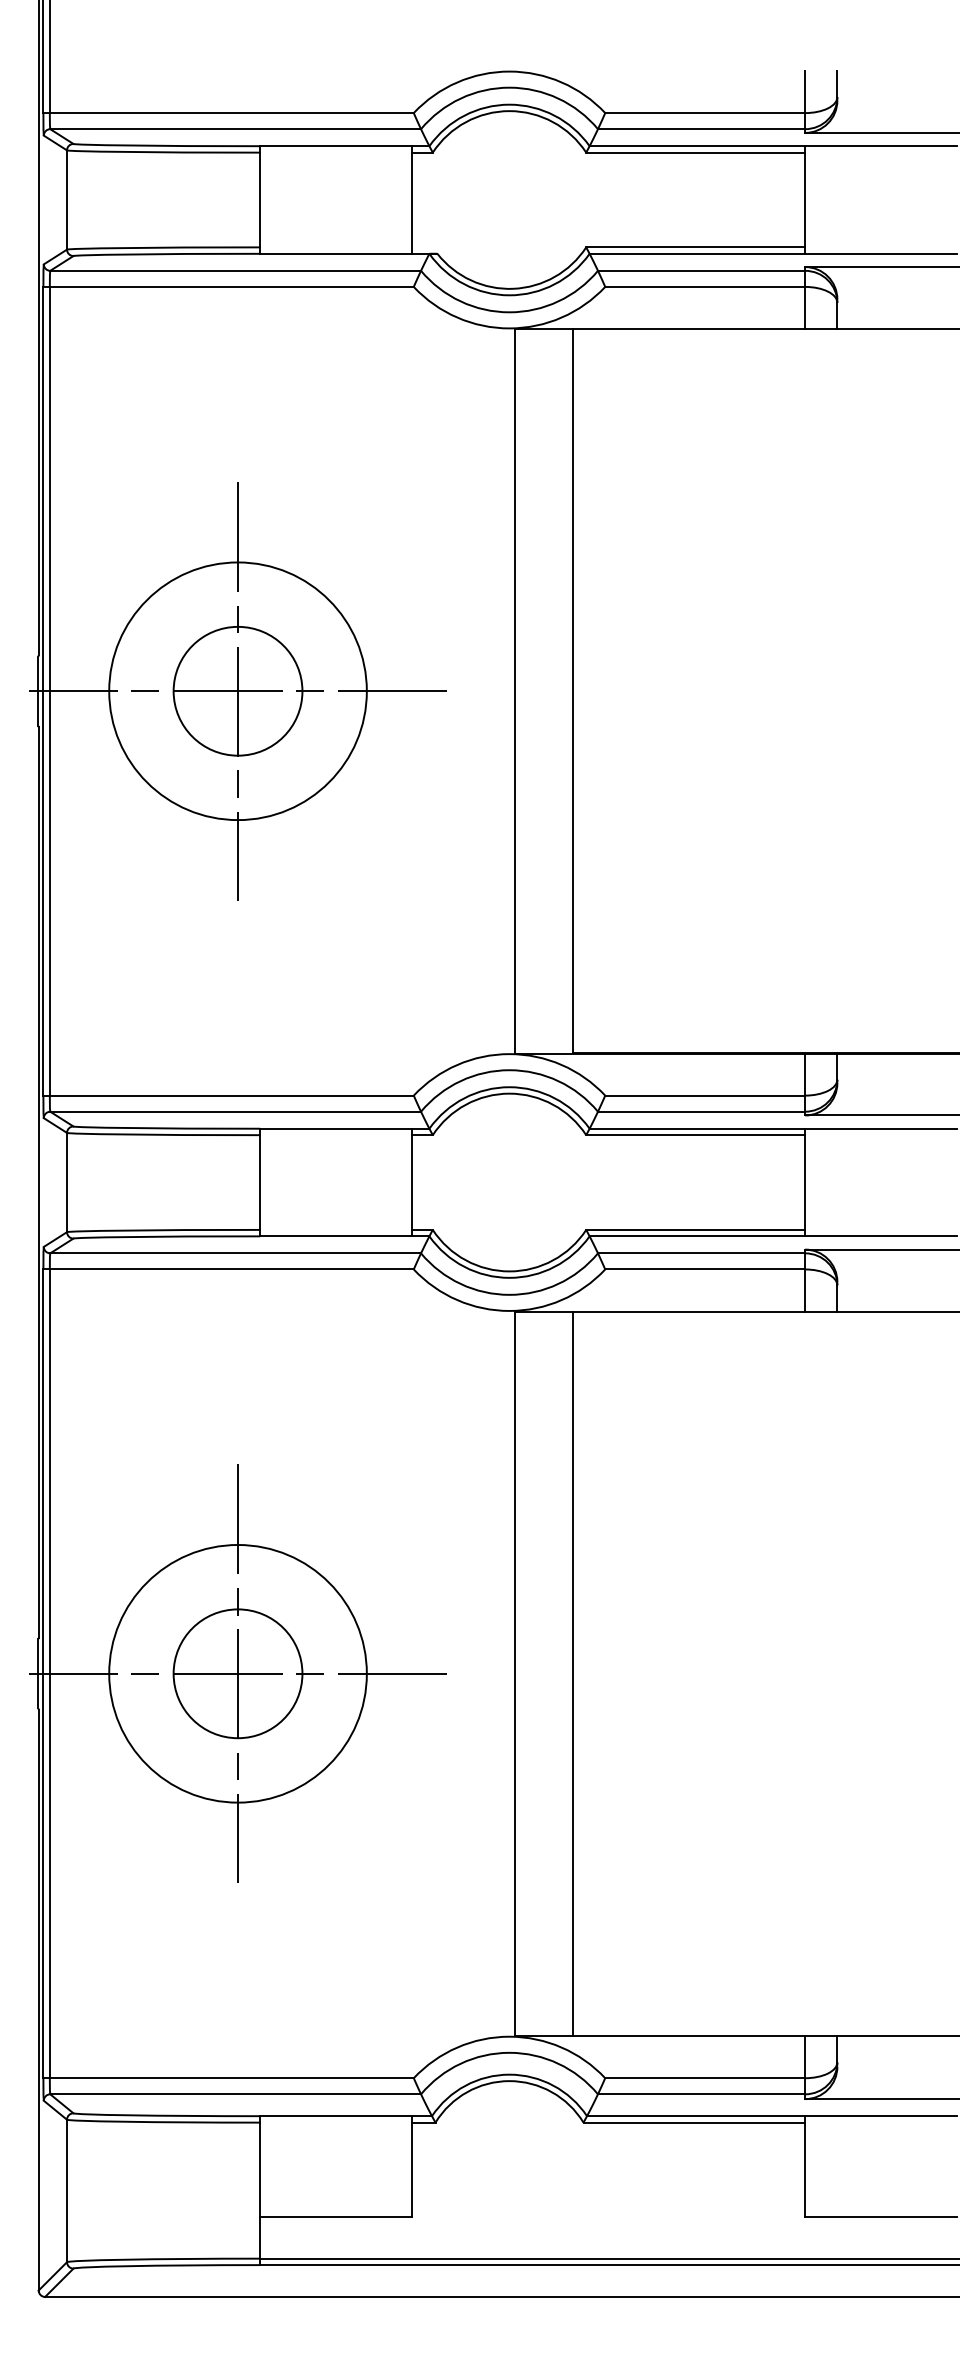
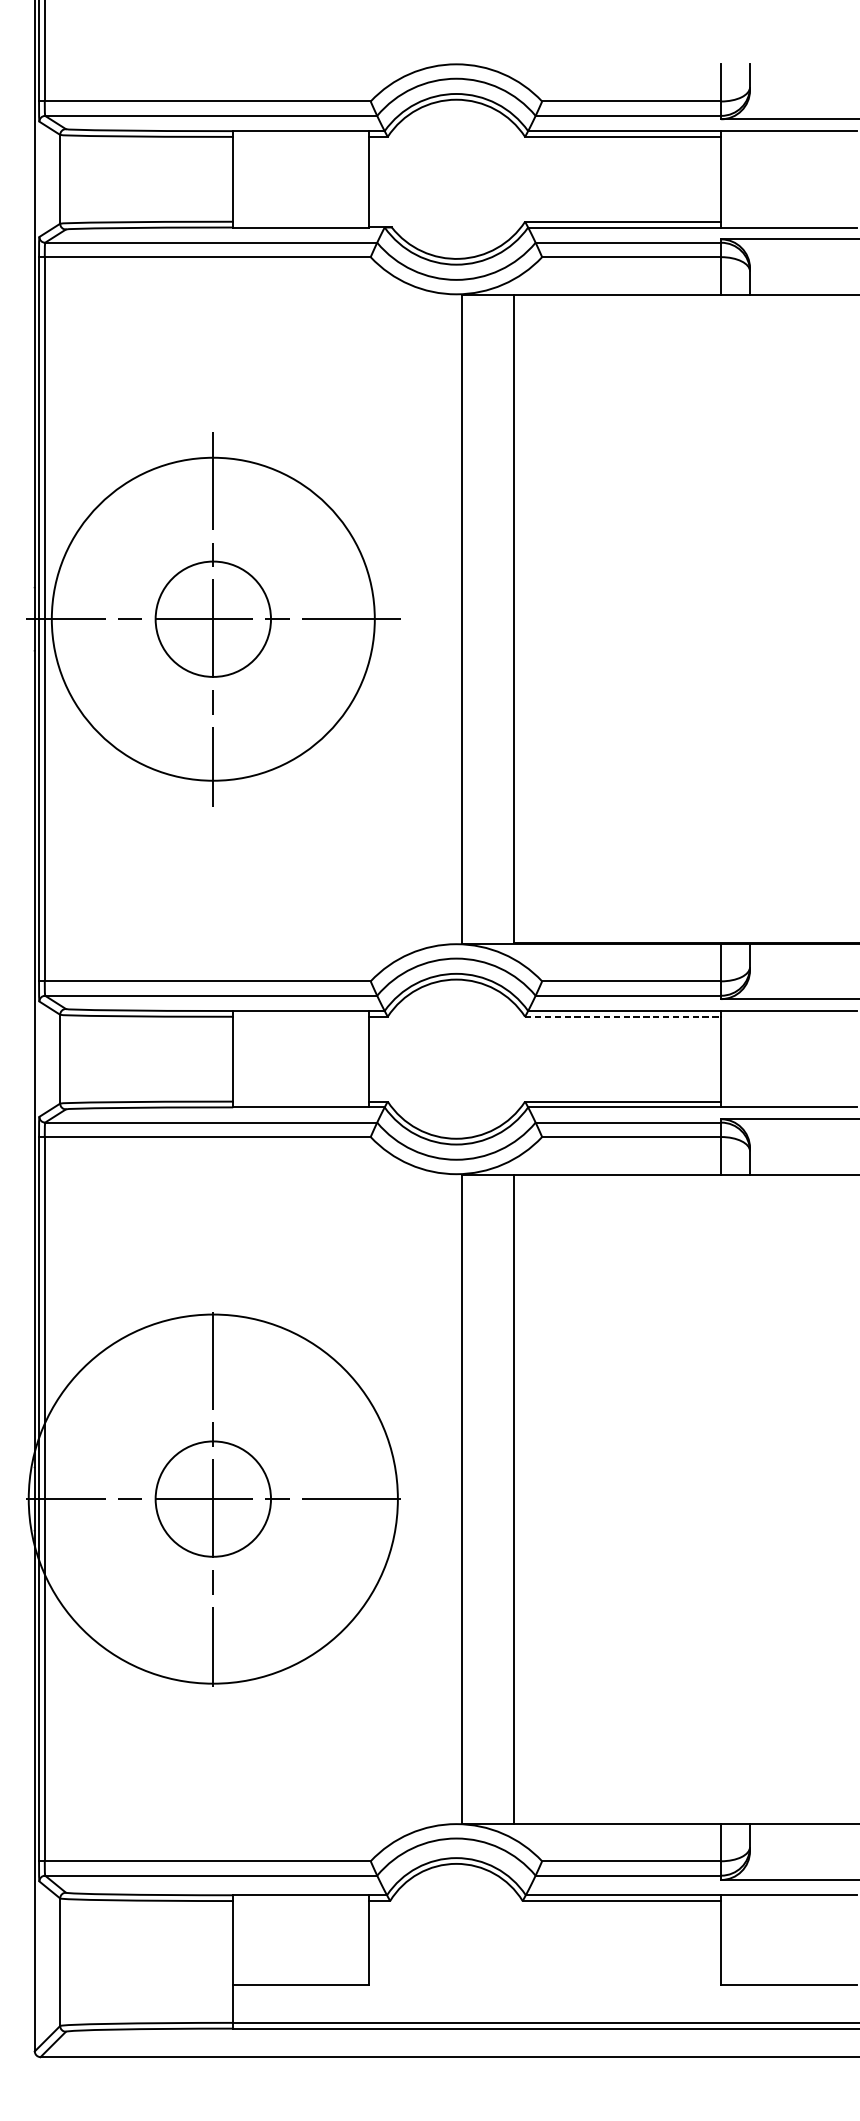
circle: (237, 691) -> (212, 619), size x1.4
line: (696, 1135) -> (623, 1017), solid -> dashed
circle: (237, 1673) -> (212, 1498), size x1.6

